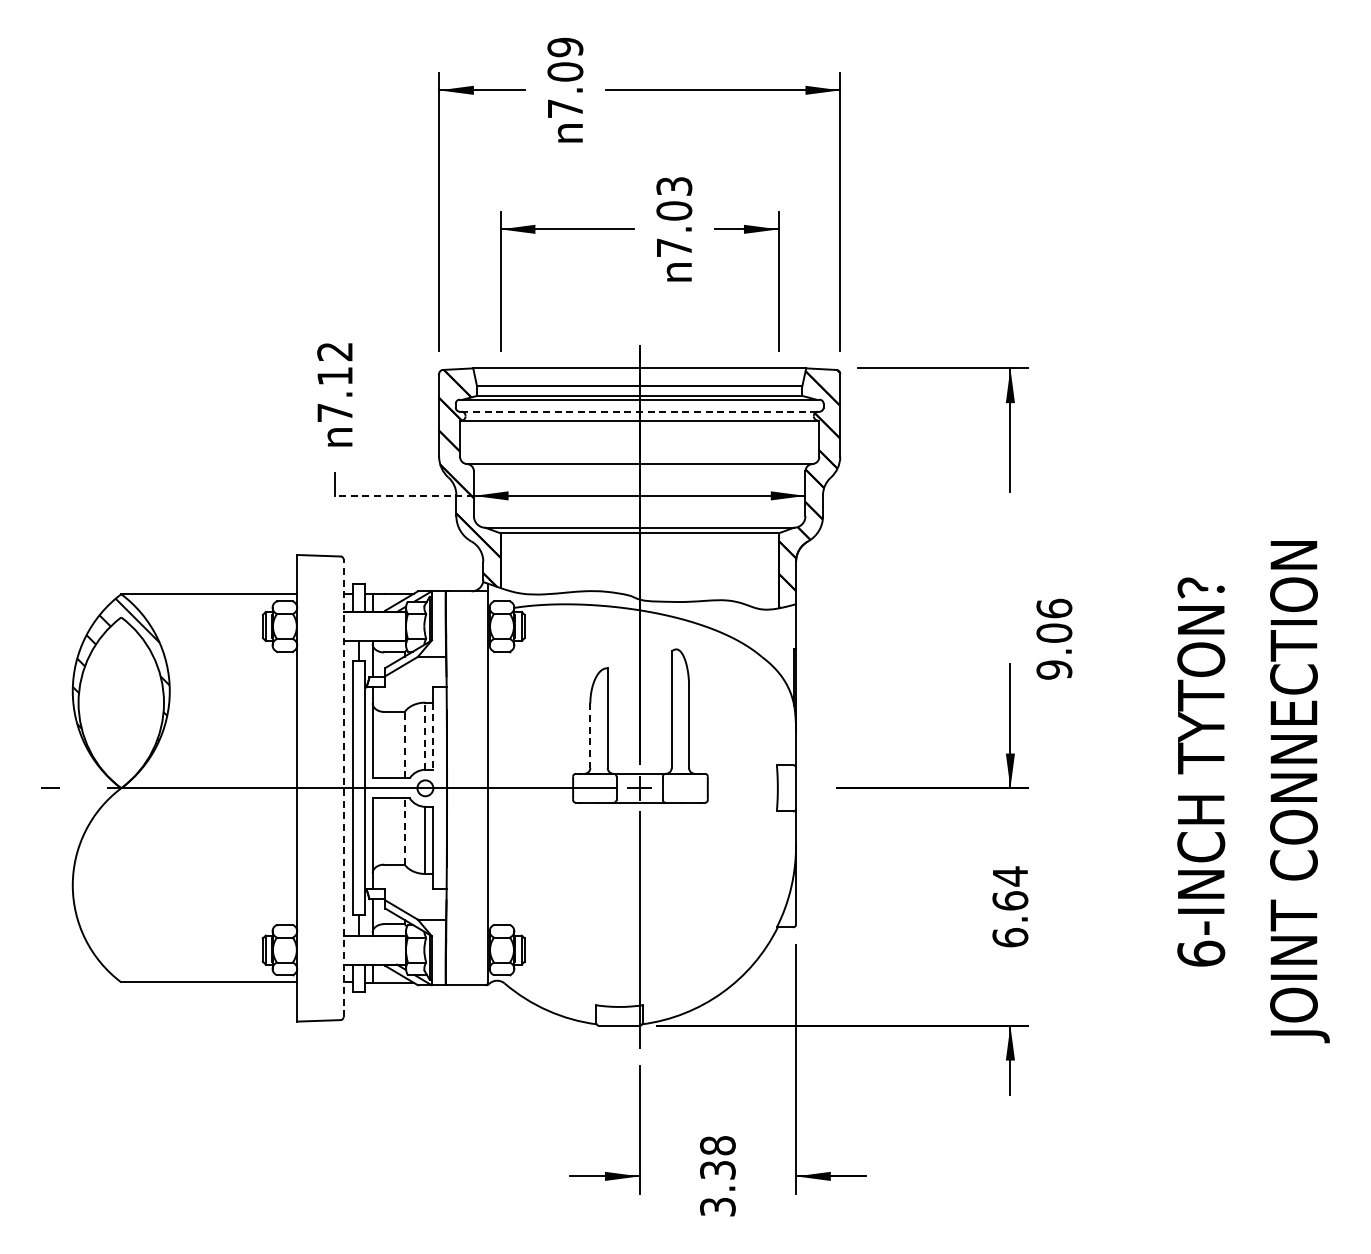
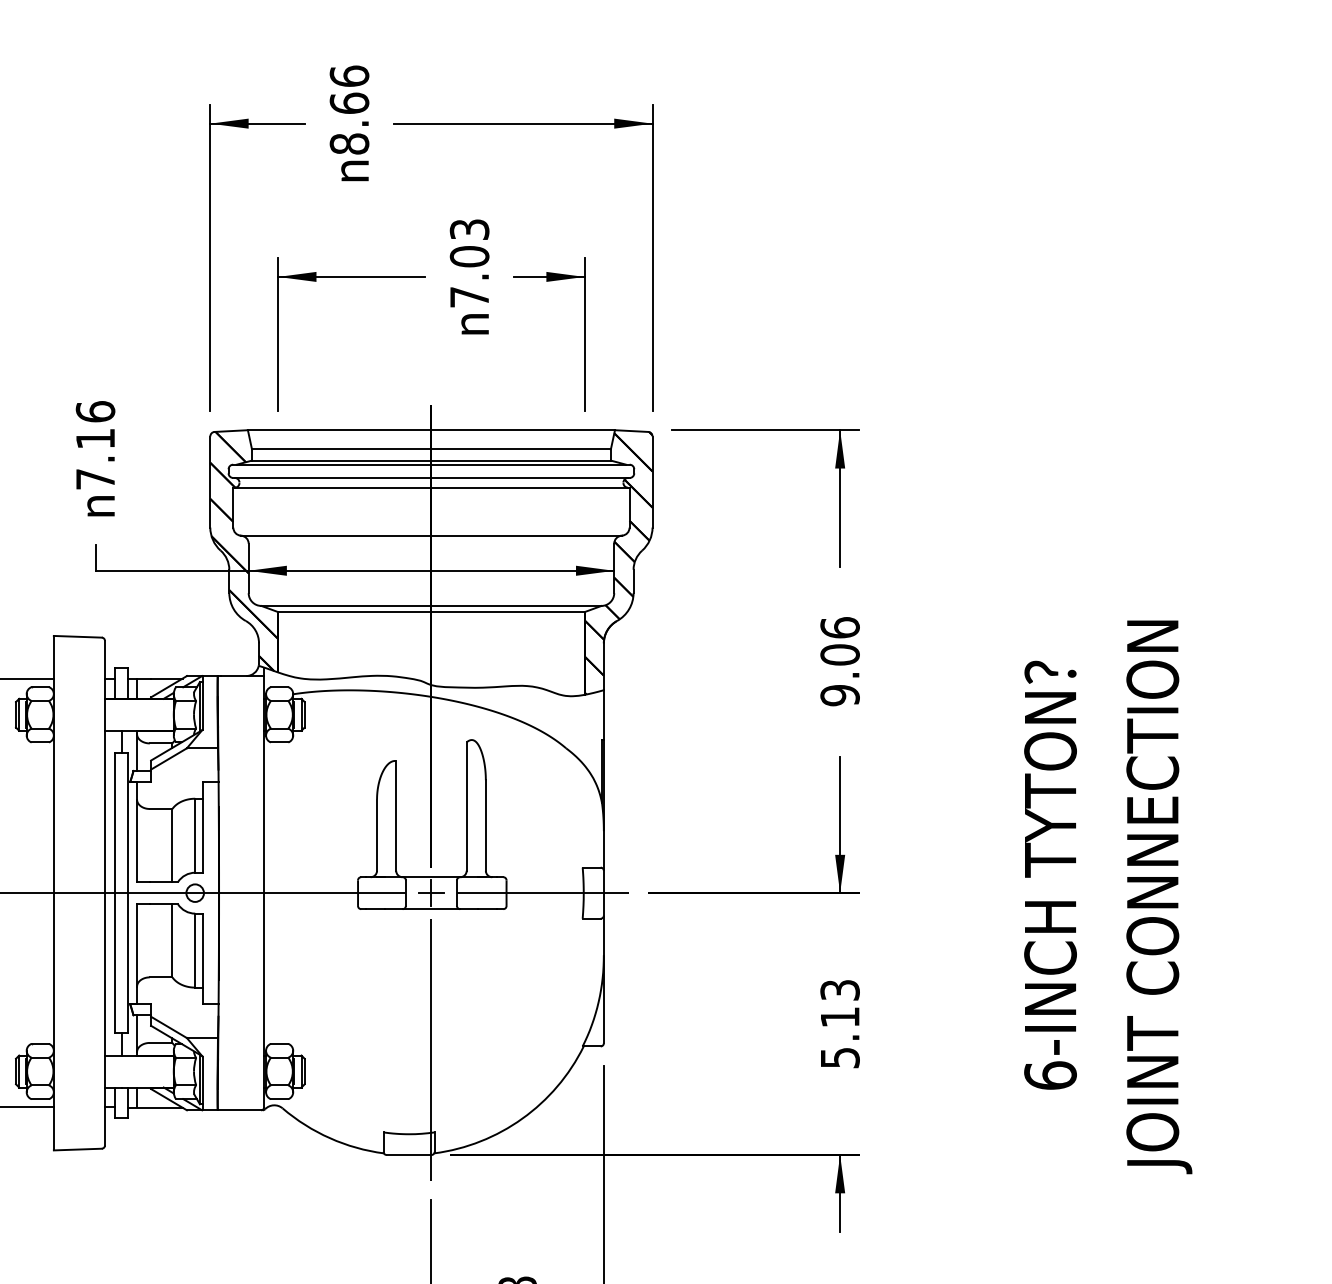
text: (565, 77) -> (349, 109), 7.09 -> 8.66
text: (334, 351) -> (94, 411), 7.12 -> 7.16
line: (640, 411) -> (432, 477), dashed -> solid
line: (404, 495) -> (172, 570), dashed -> solid
text: (1054, 638) -> (840, 660), moved
line: (425, 736) -> (195, 836), dashed -> solid
line: (432, 736) -> (203, 836), dashed -> solid
line: (590, 736) -> (377, 836), dashed -> solid
line: (404, 744) -> (172, 844), dashed -> solid
line: (343, 788) -> (104, 893), dashed -> solid
line: (740, 788) -> (542, 893), added
line: (404, 831) -> (172, 940), dashed -> solid
text: (1010, 906) -> (840, 1023), 6.64 -> 5.13

